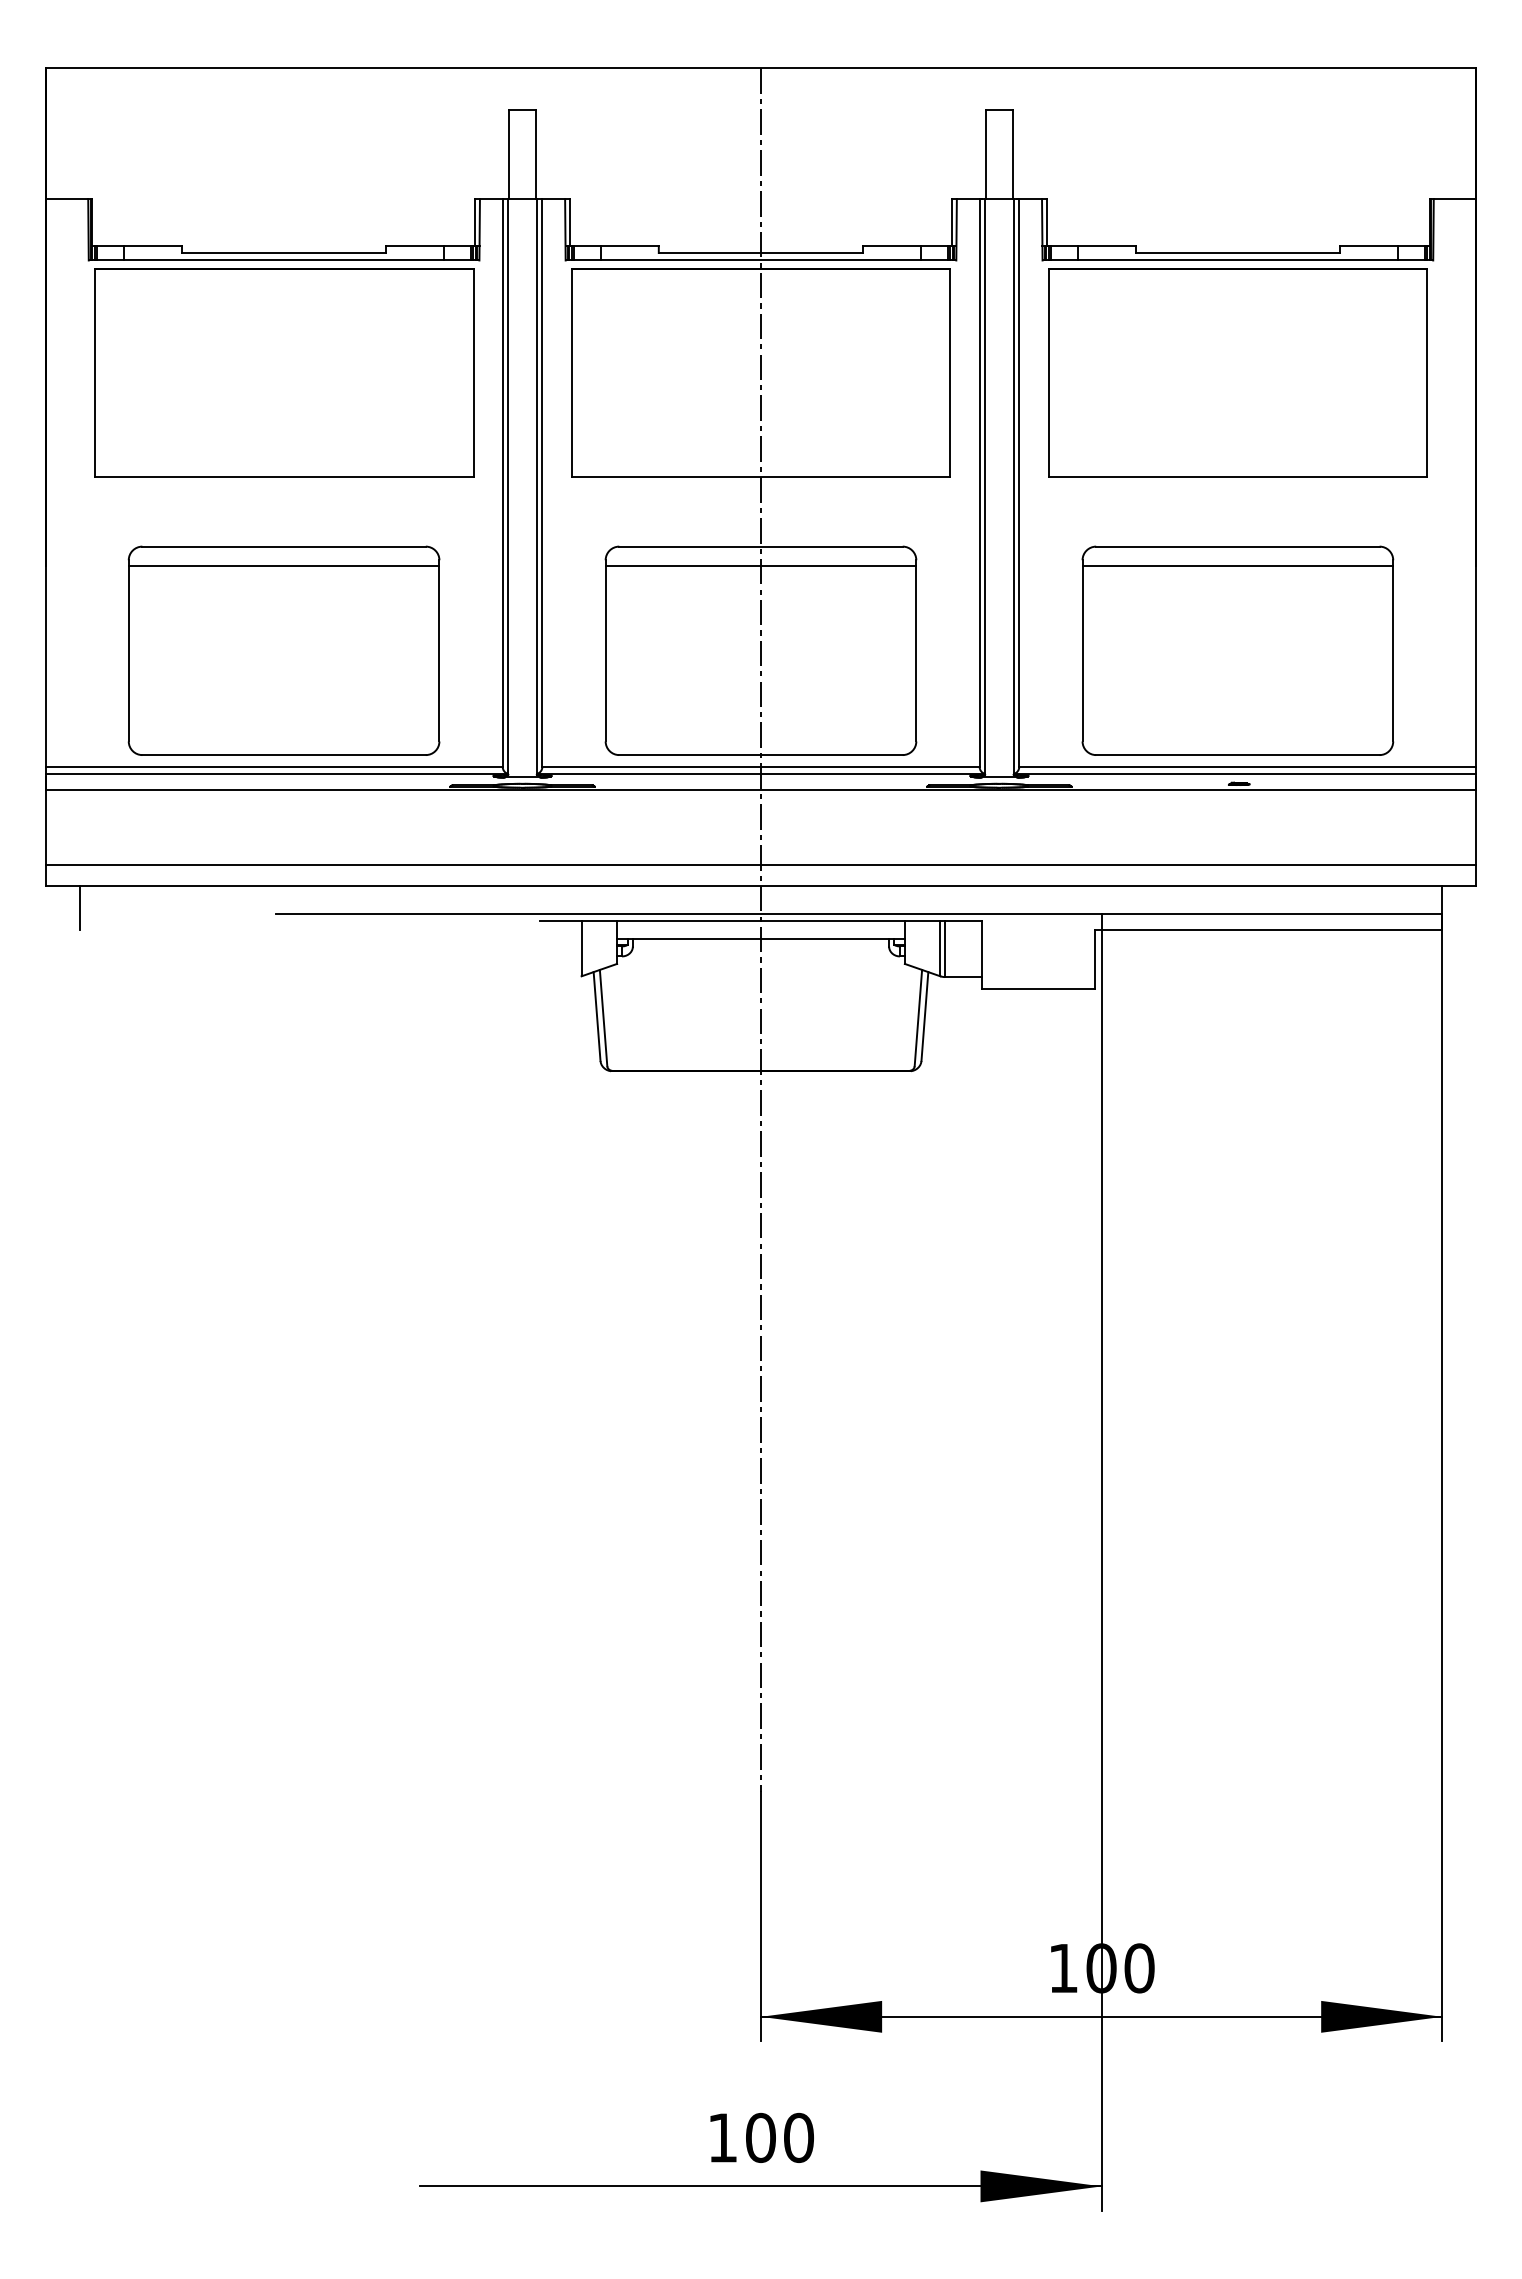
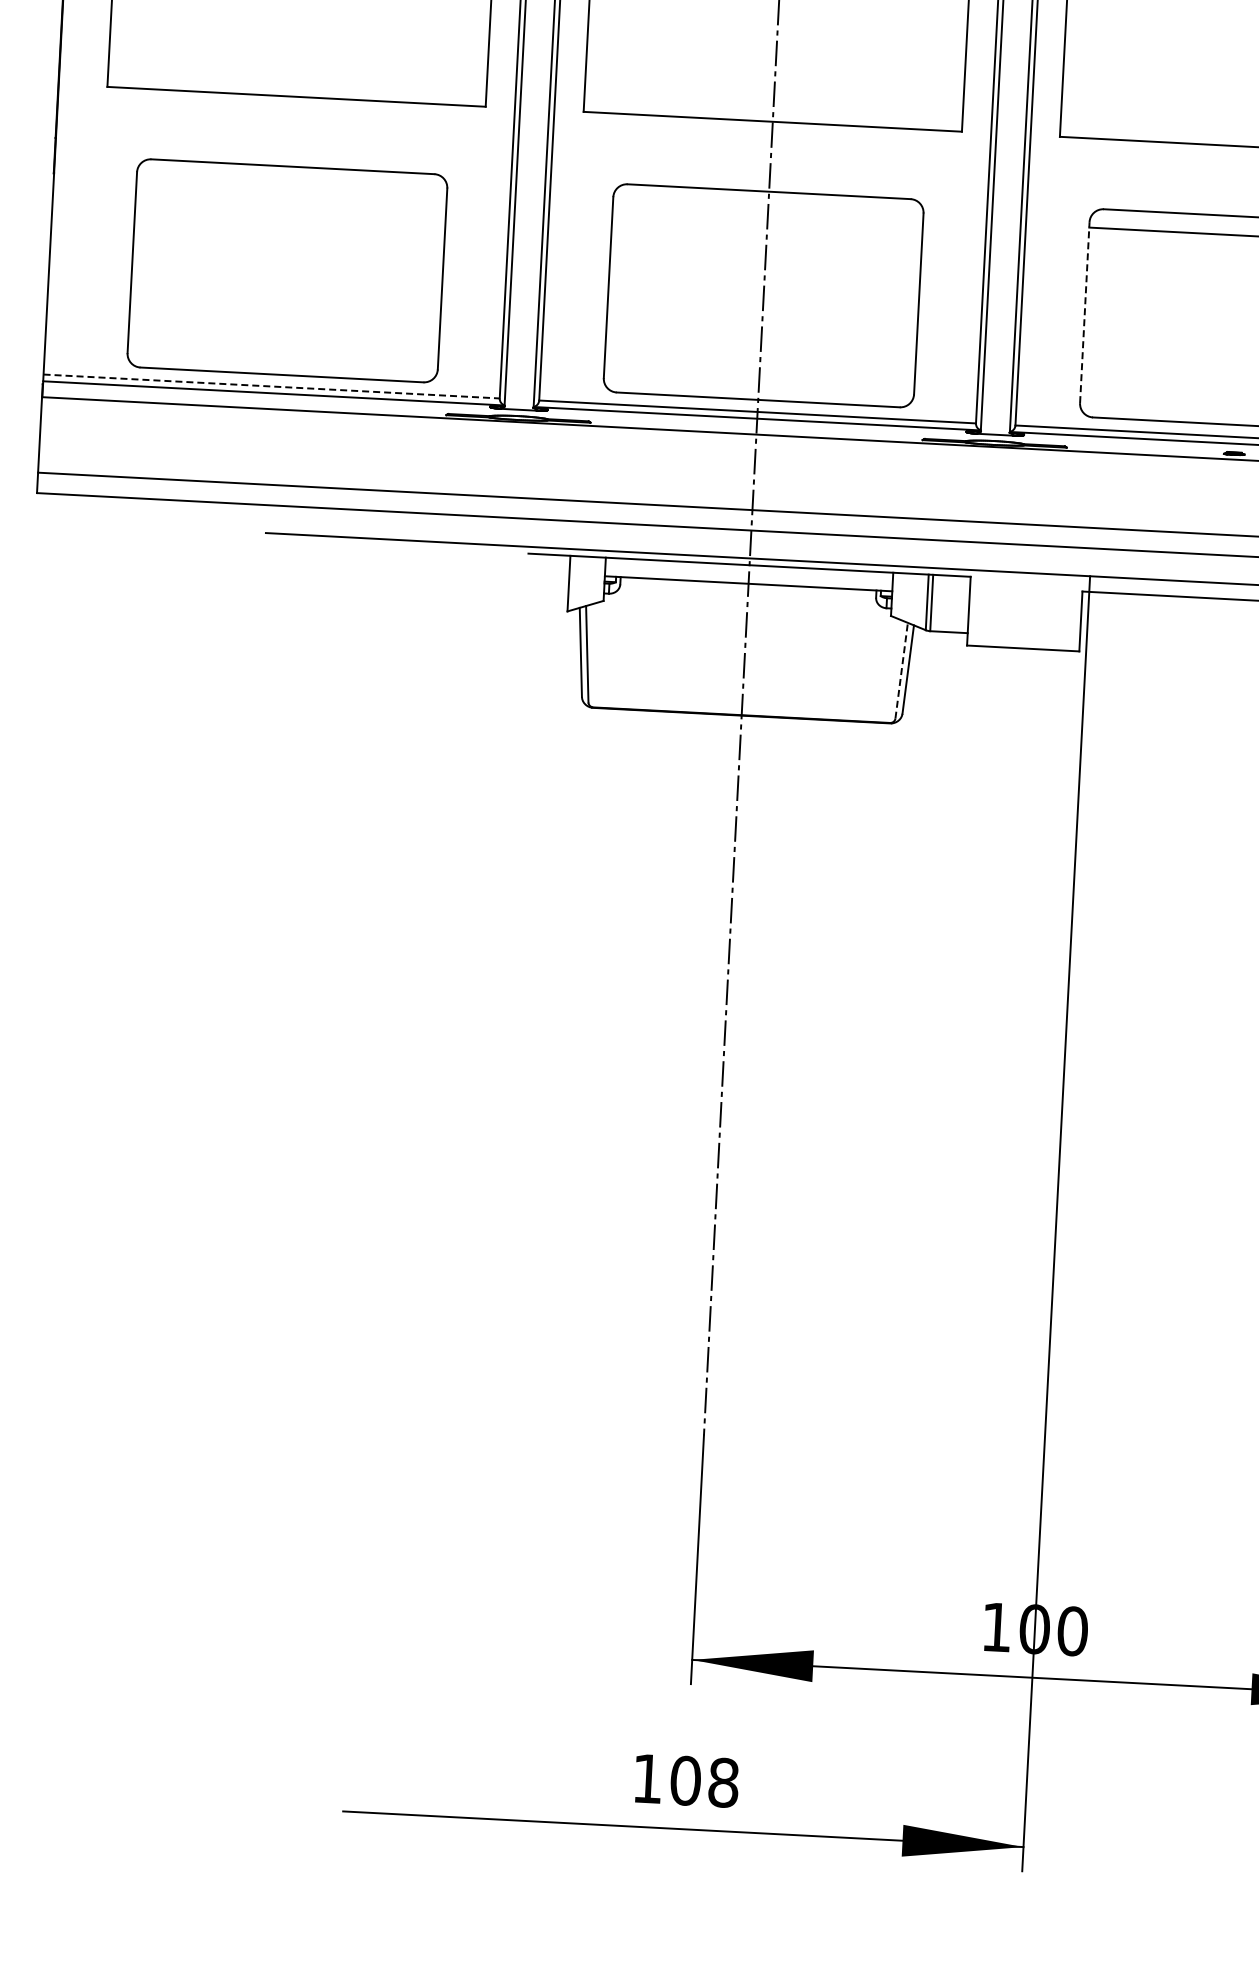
line: (283, 565) -> (291, 185), removed
line: (760, 565) -> (767, 210), removed
line: (1082, 650) -> (1084, 312), solid -> dashed
line: (274, 767) -> (271, 386), solid -> dashed
line: (79, 907) -> (69, 516), removed
line: (918, 1017) -> (901, 670), solid -> dashed
text: (798, 2137) -> (723, 1782), 100 -> 108

